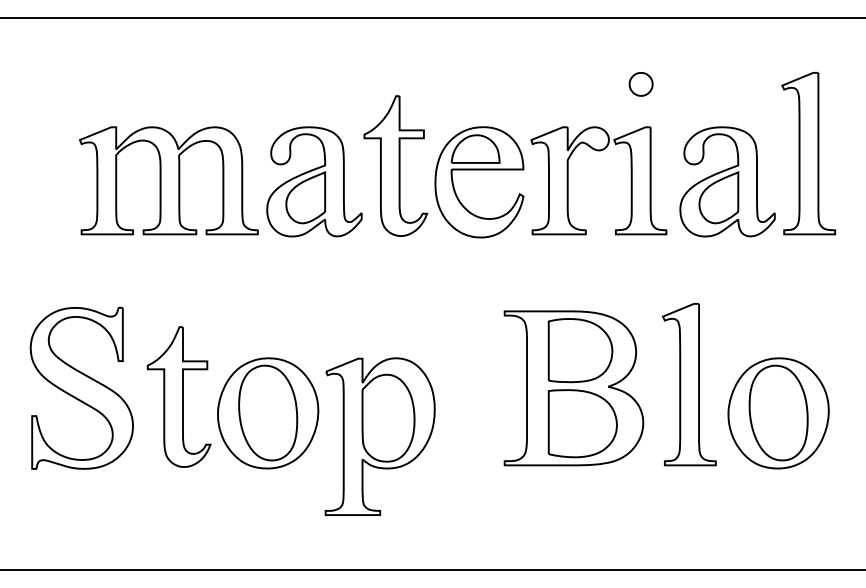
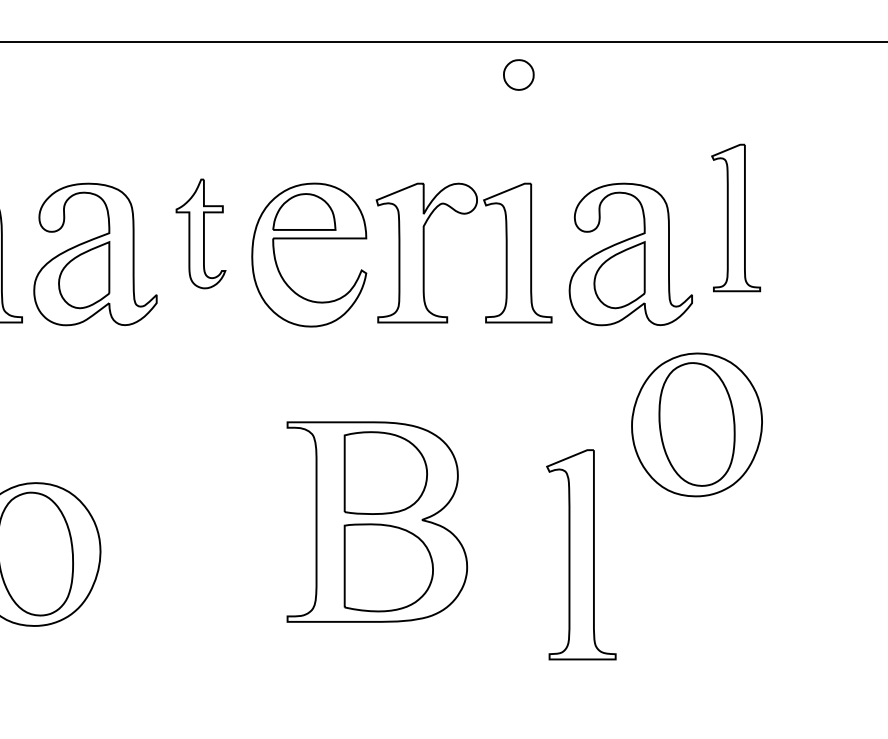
part: (640, 84) -> (518, 75), moved
part: (808, 153) -> (735, 217), size x0.7
part: (395, 165) -> (200, 233), size x0.6
part: (688, 384) -> (580, 554), moved
part: (573, 388) -> (376, 522), moved
part: (778, 413) -> (696, 425), moved
part: (379, 436) -> (179, 584), removed

